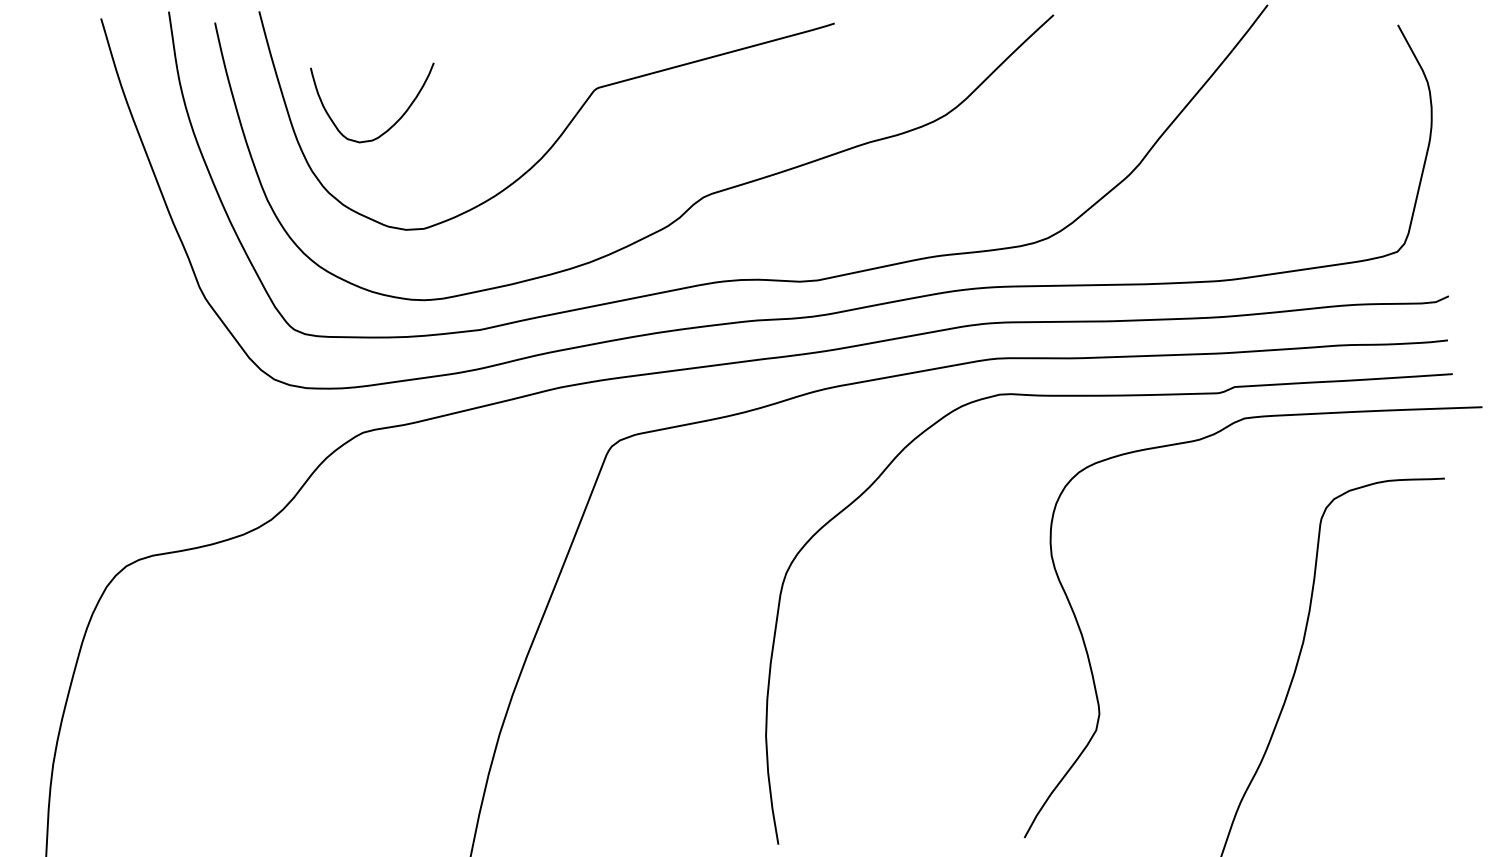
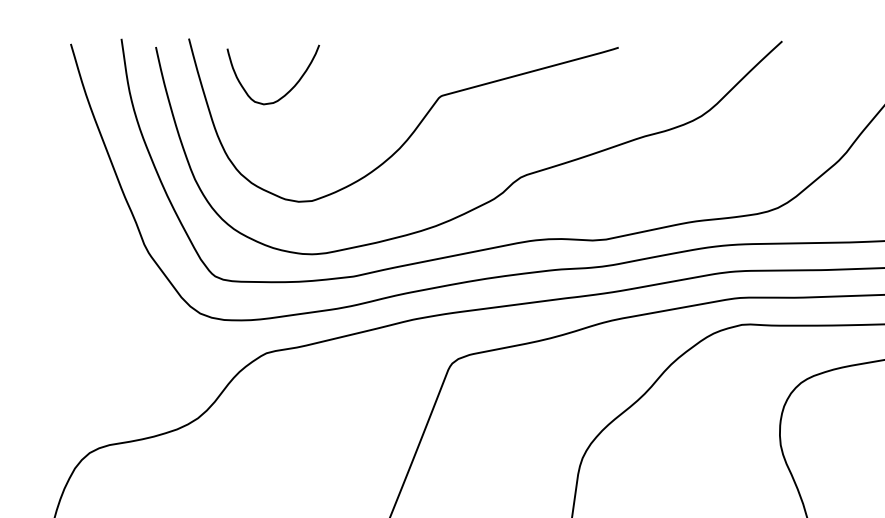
curve: (391, 125) -> (287, 91), moved

